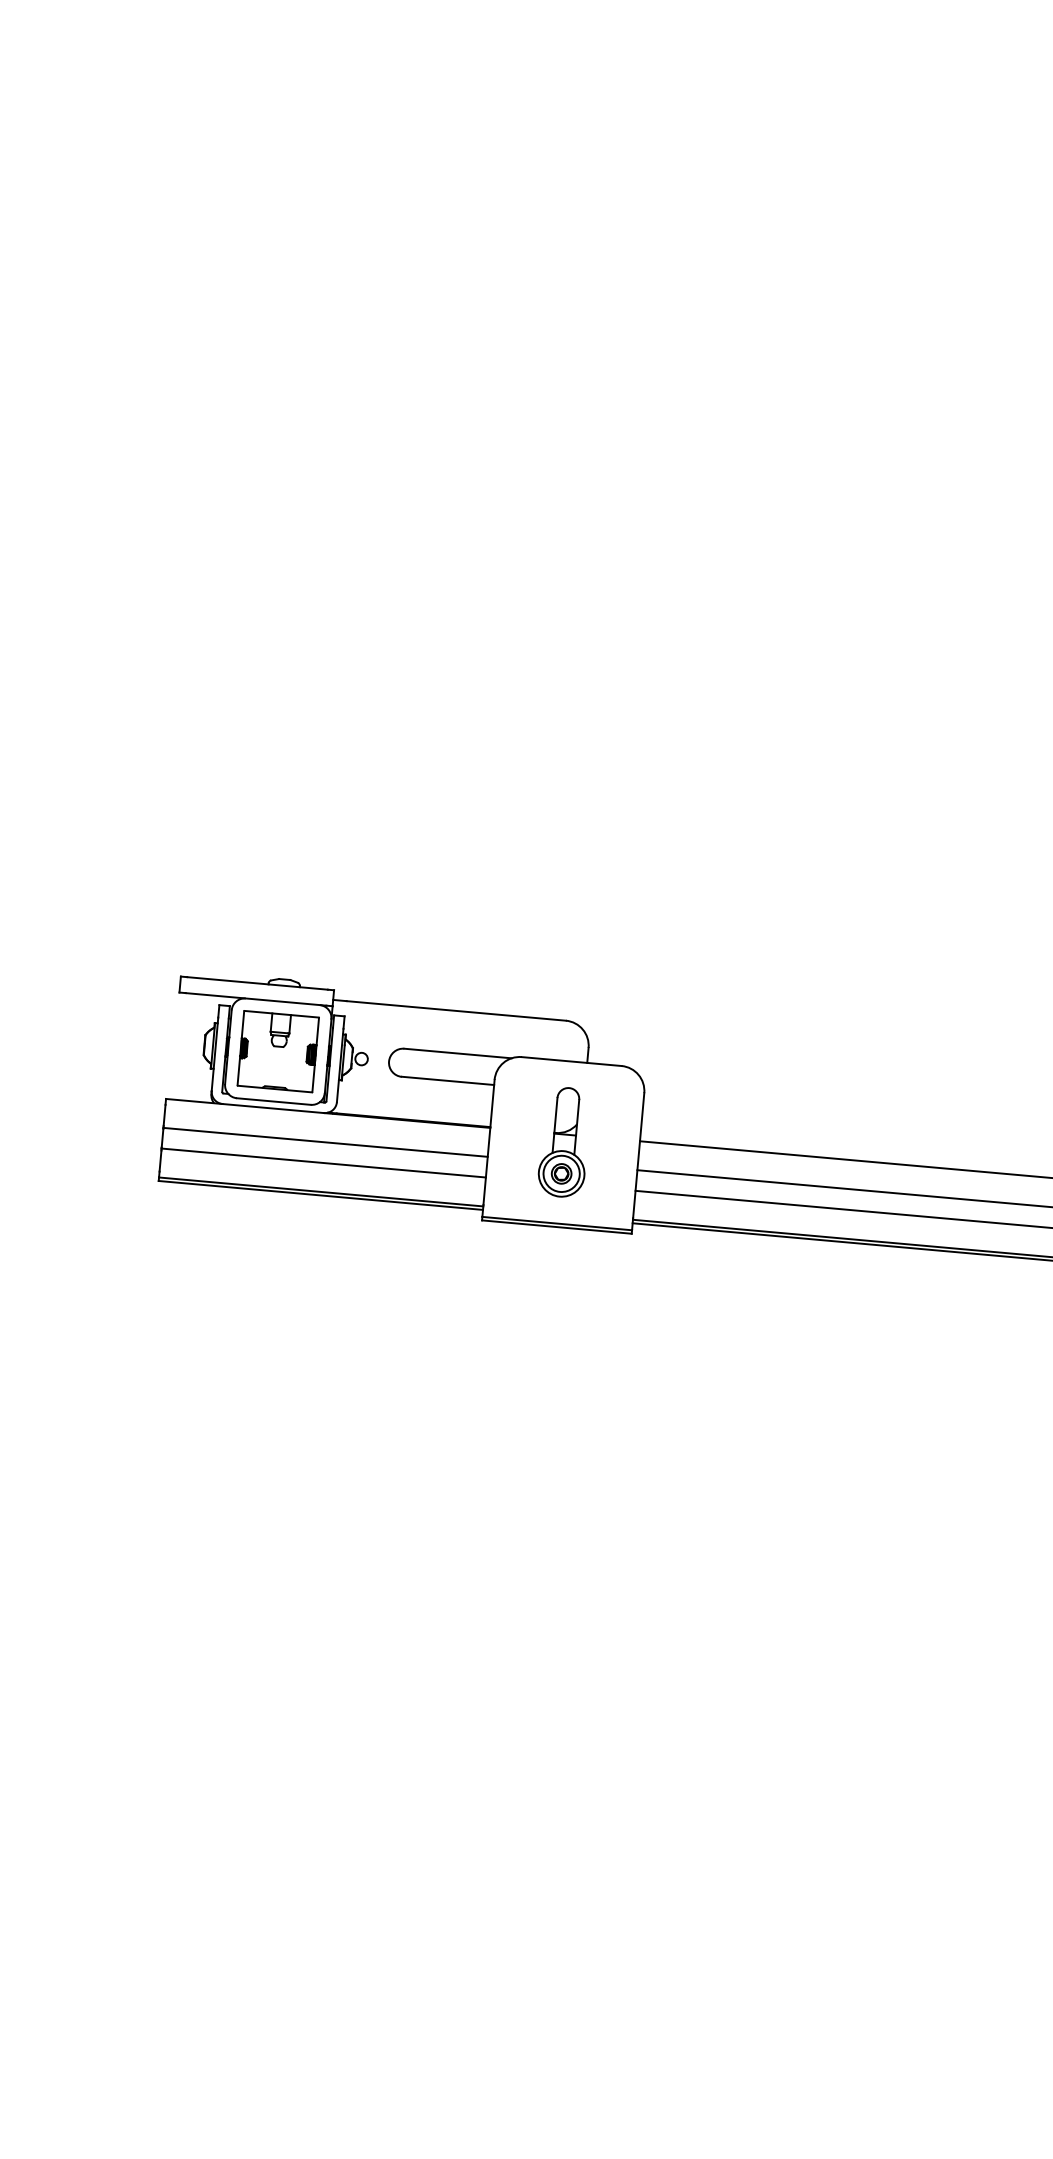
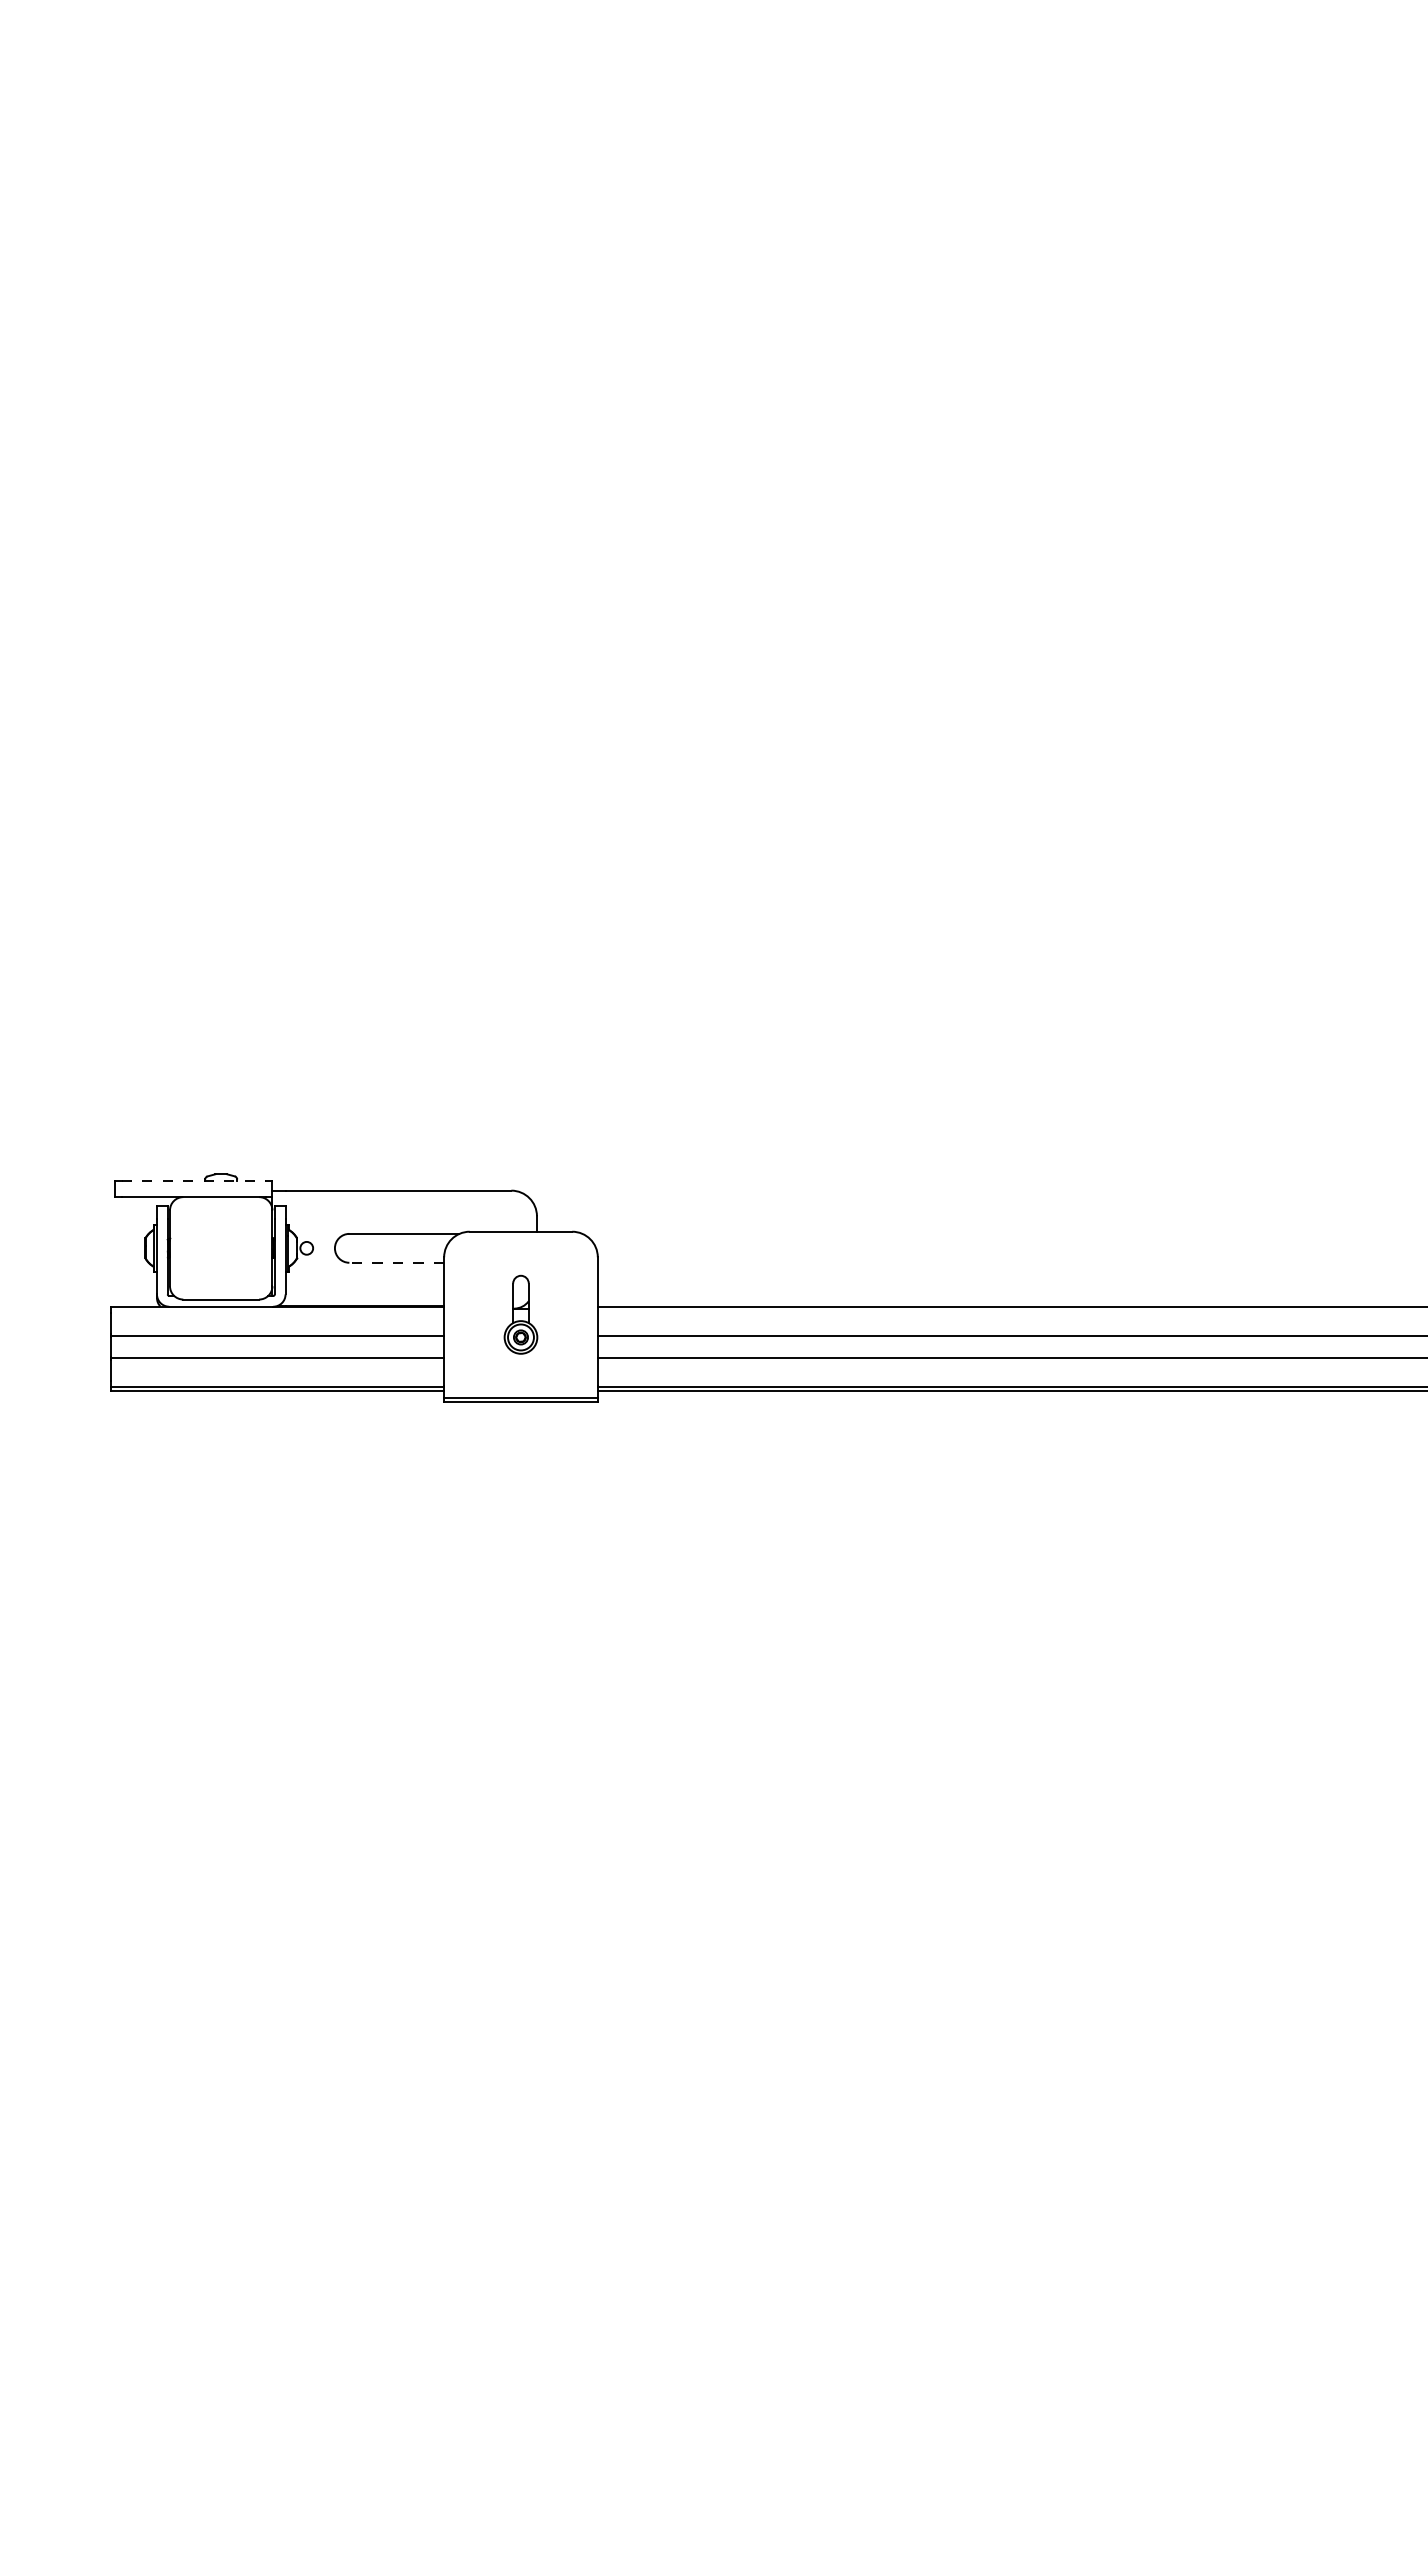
line: (258, 983) -> (194, 1180), solid -> dashed
part: (277, 1051) -> (220, 1248), removed
line: (447, 1080) -> (396, 1262), solid -> dashed
part: (564, 1142) -> (520, 1314), size x0.7

